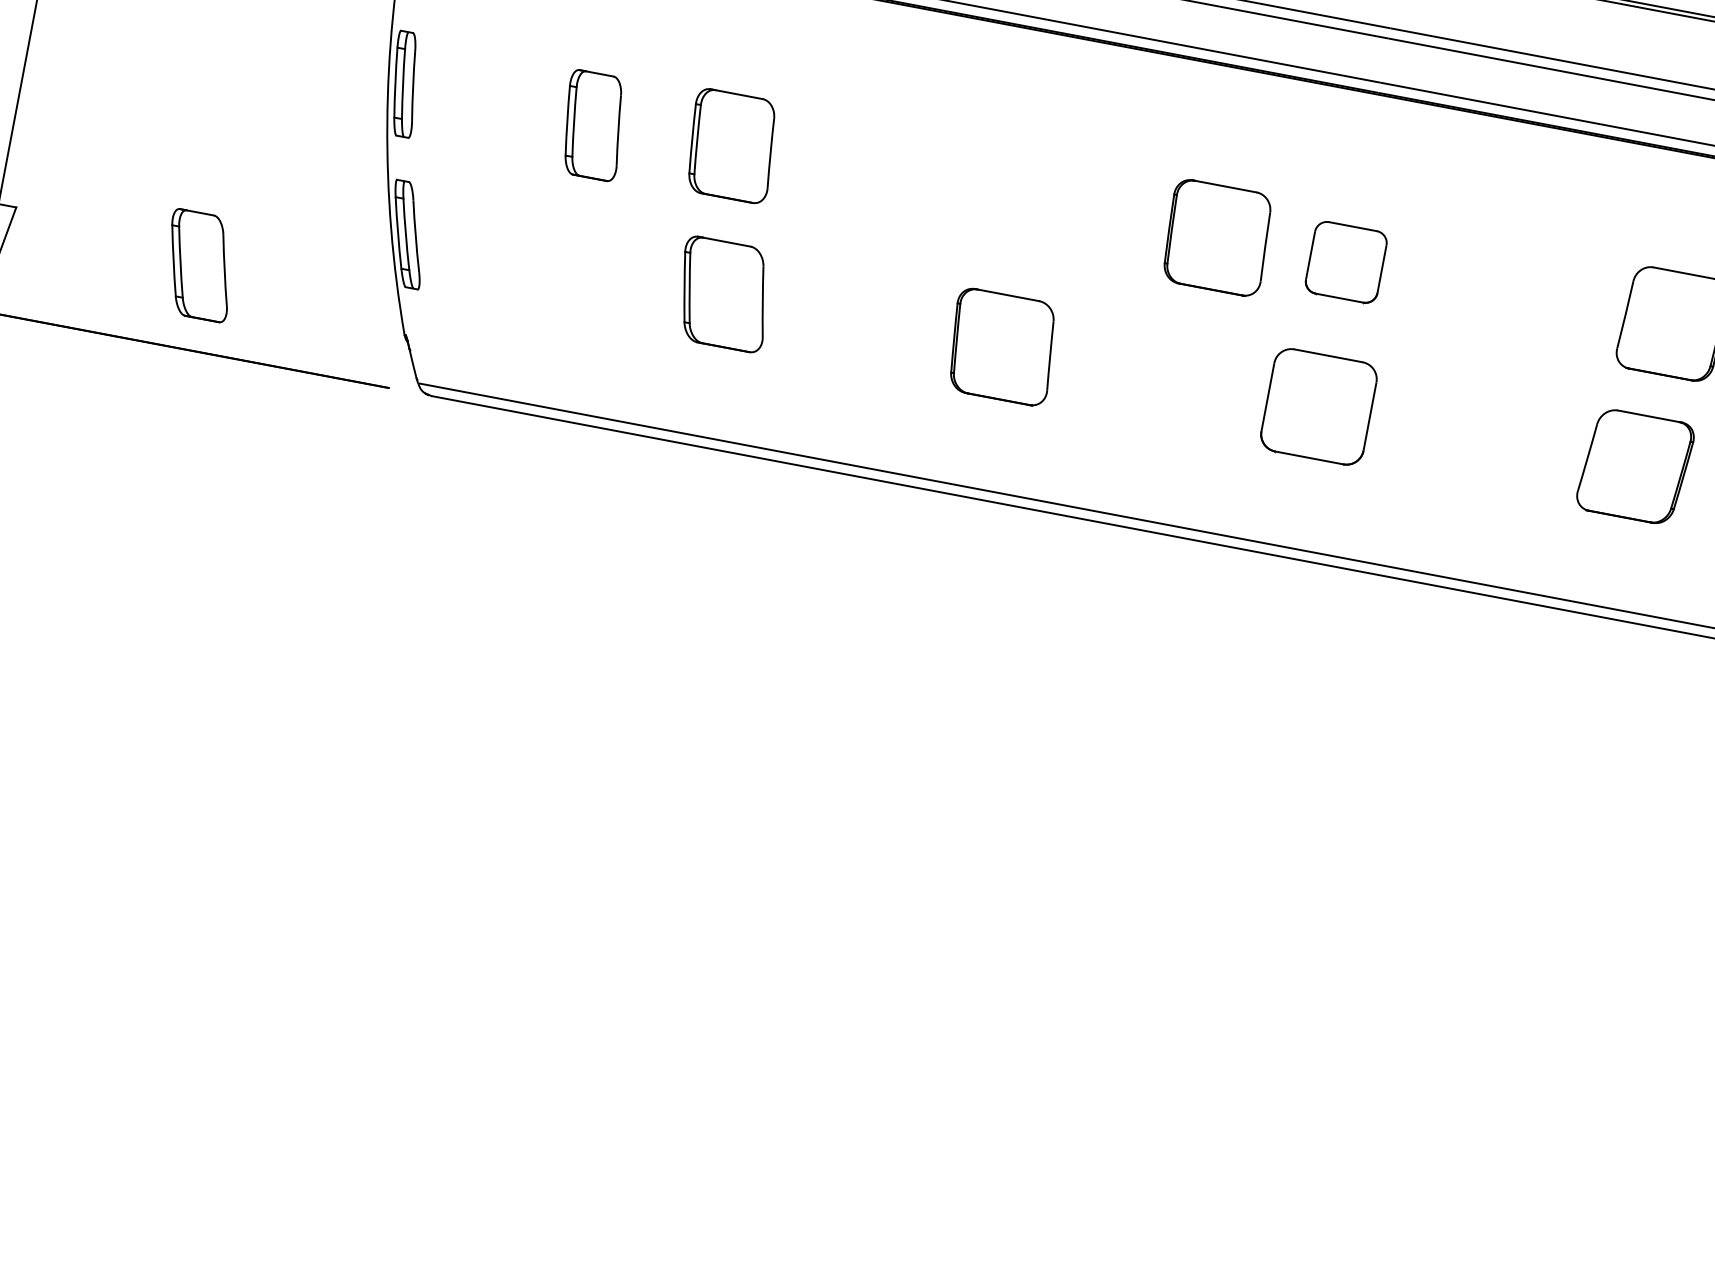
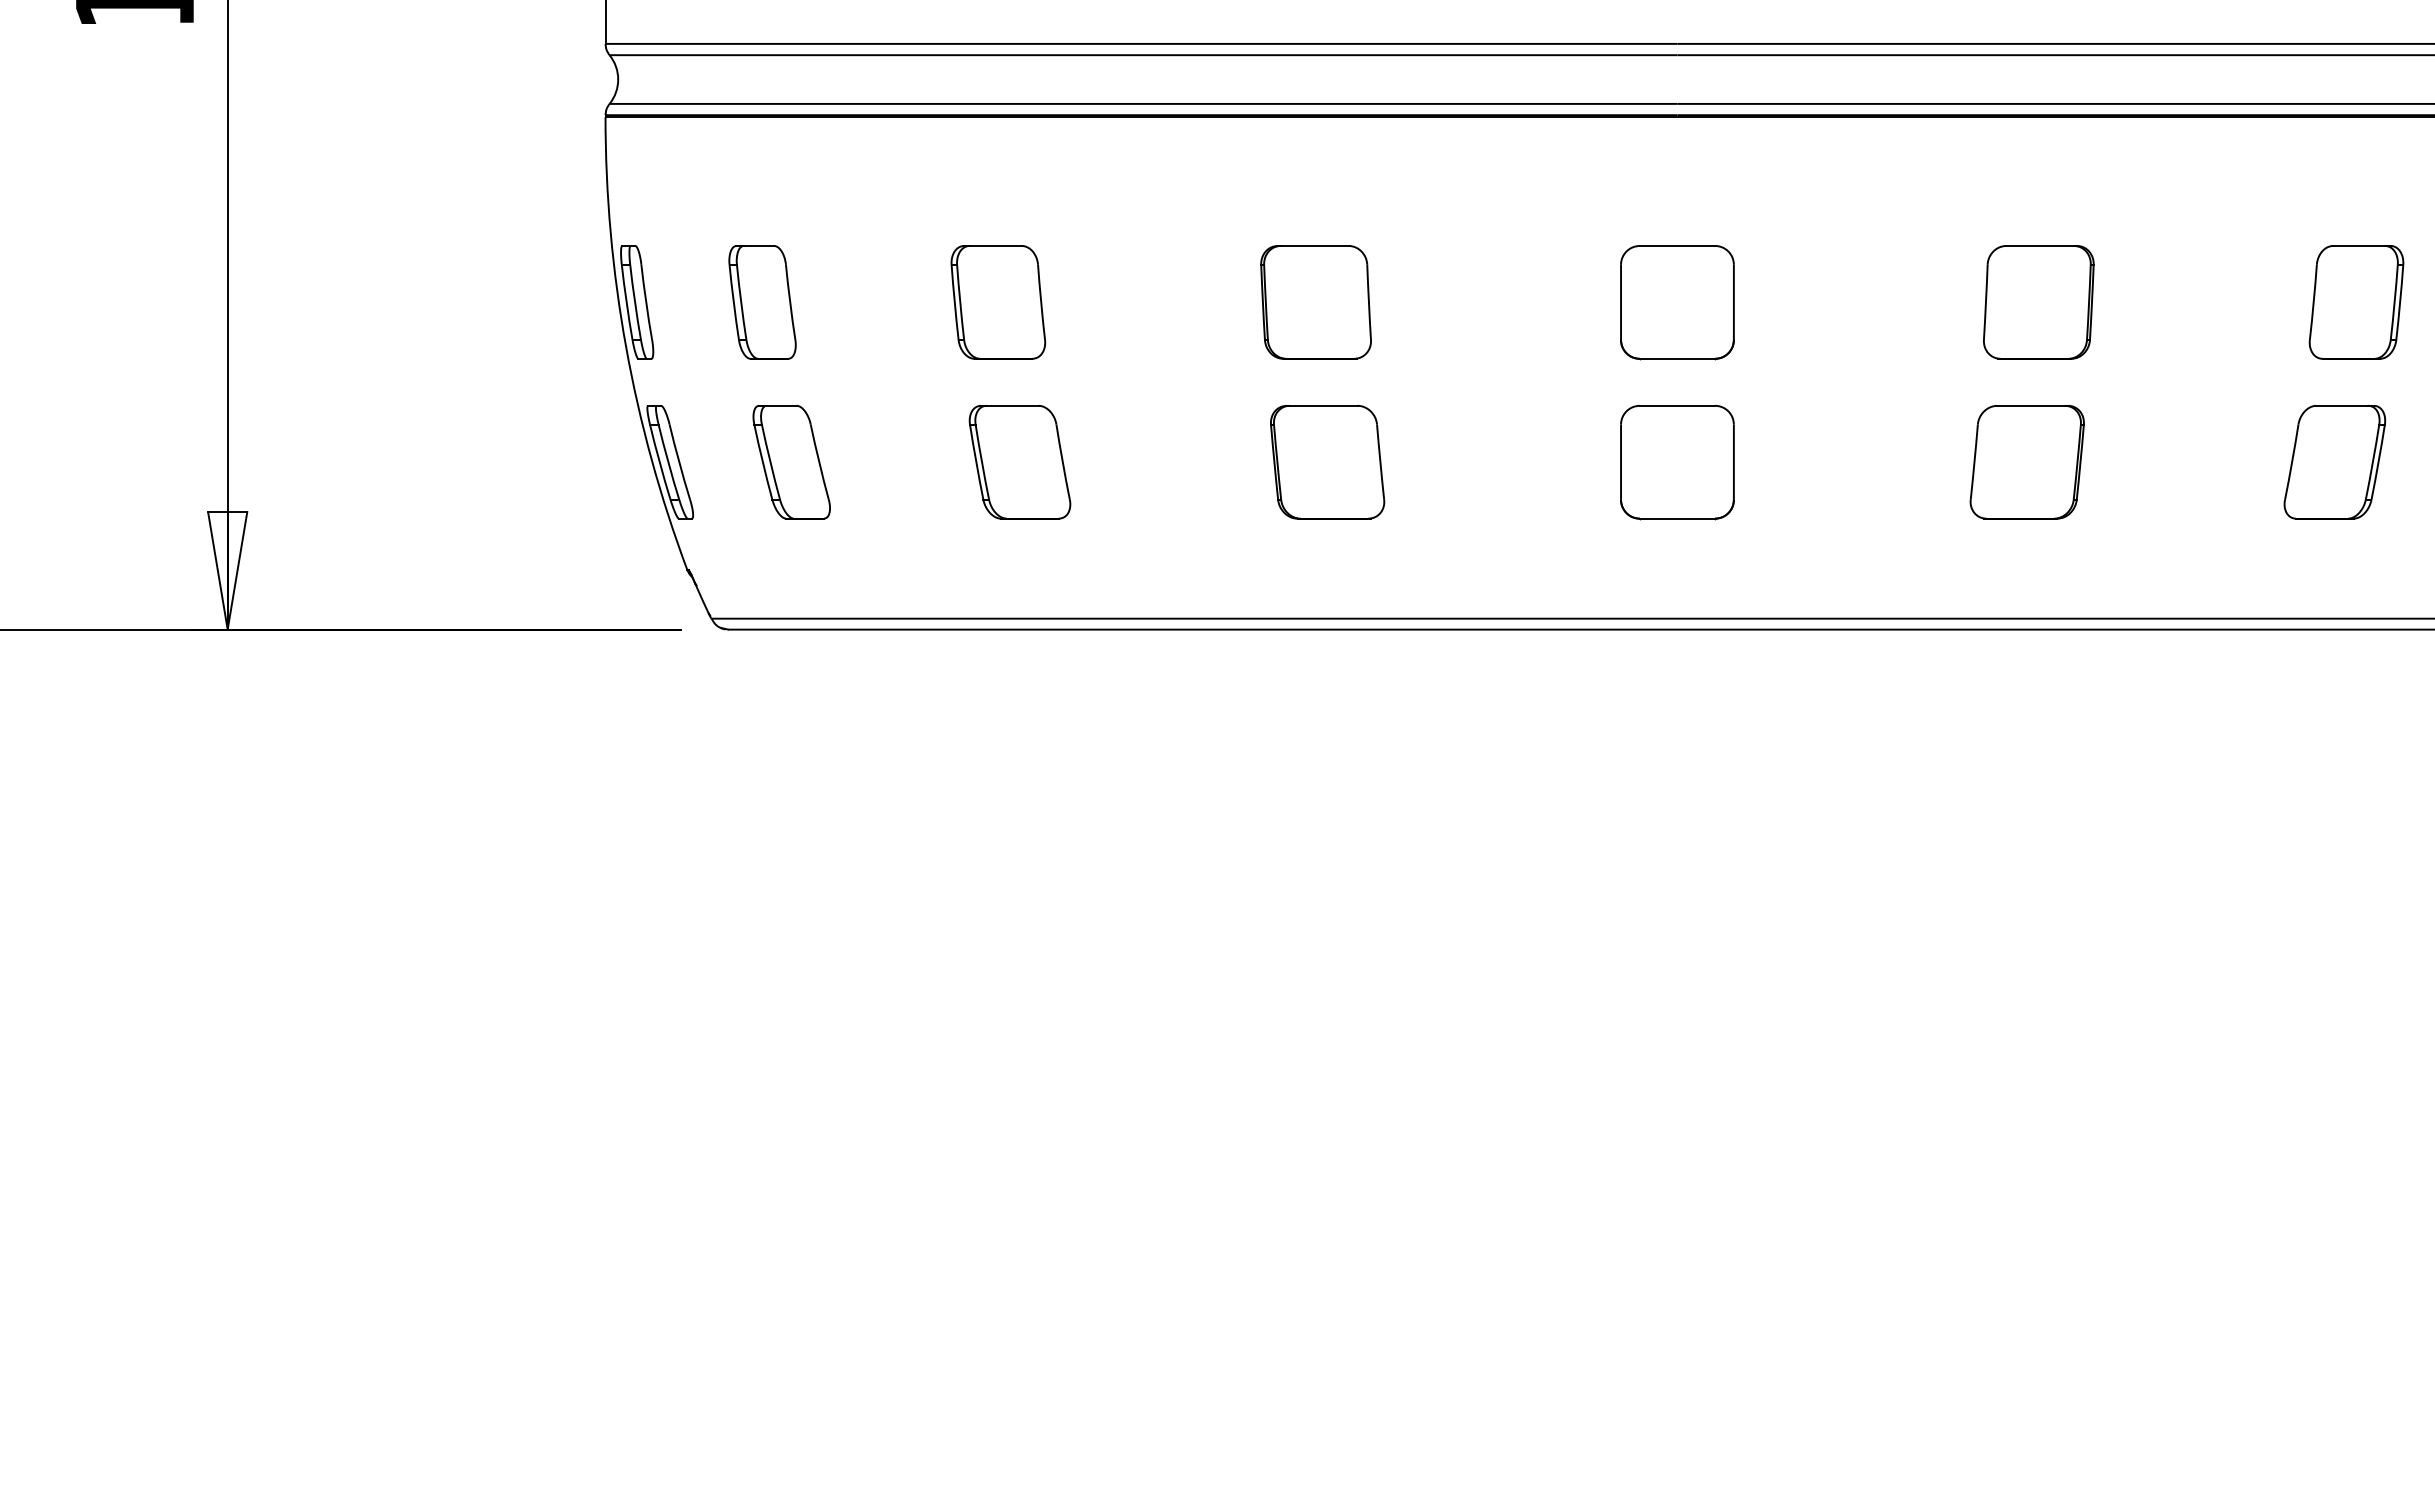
part: (593, 125) -> (762, 302), moved
part: (1216, 237) -> (1315, 302), moved
part: (1346, 262) -> (1677, 302), size x1.43
part: (199, 265) -> (791, 462), moved

